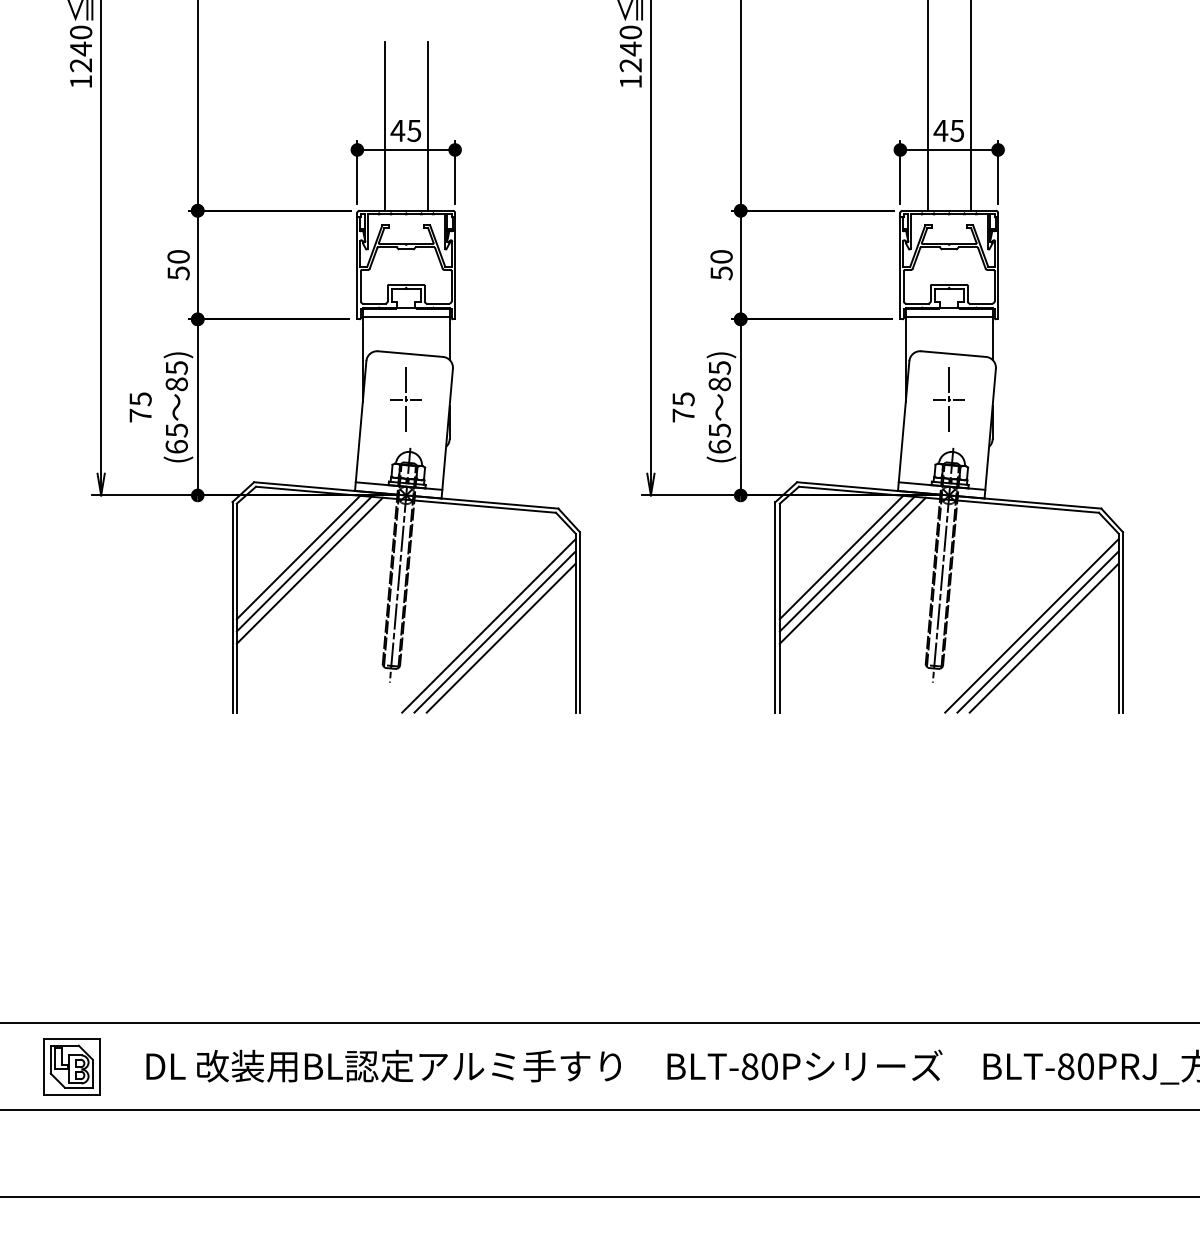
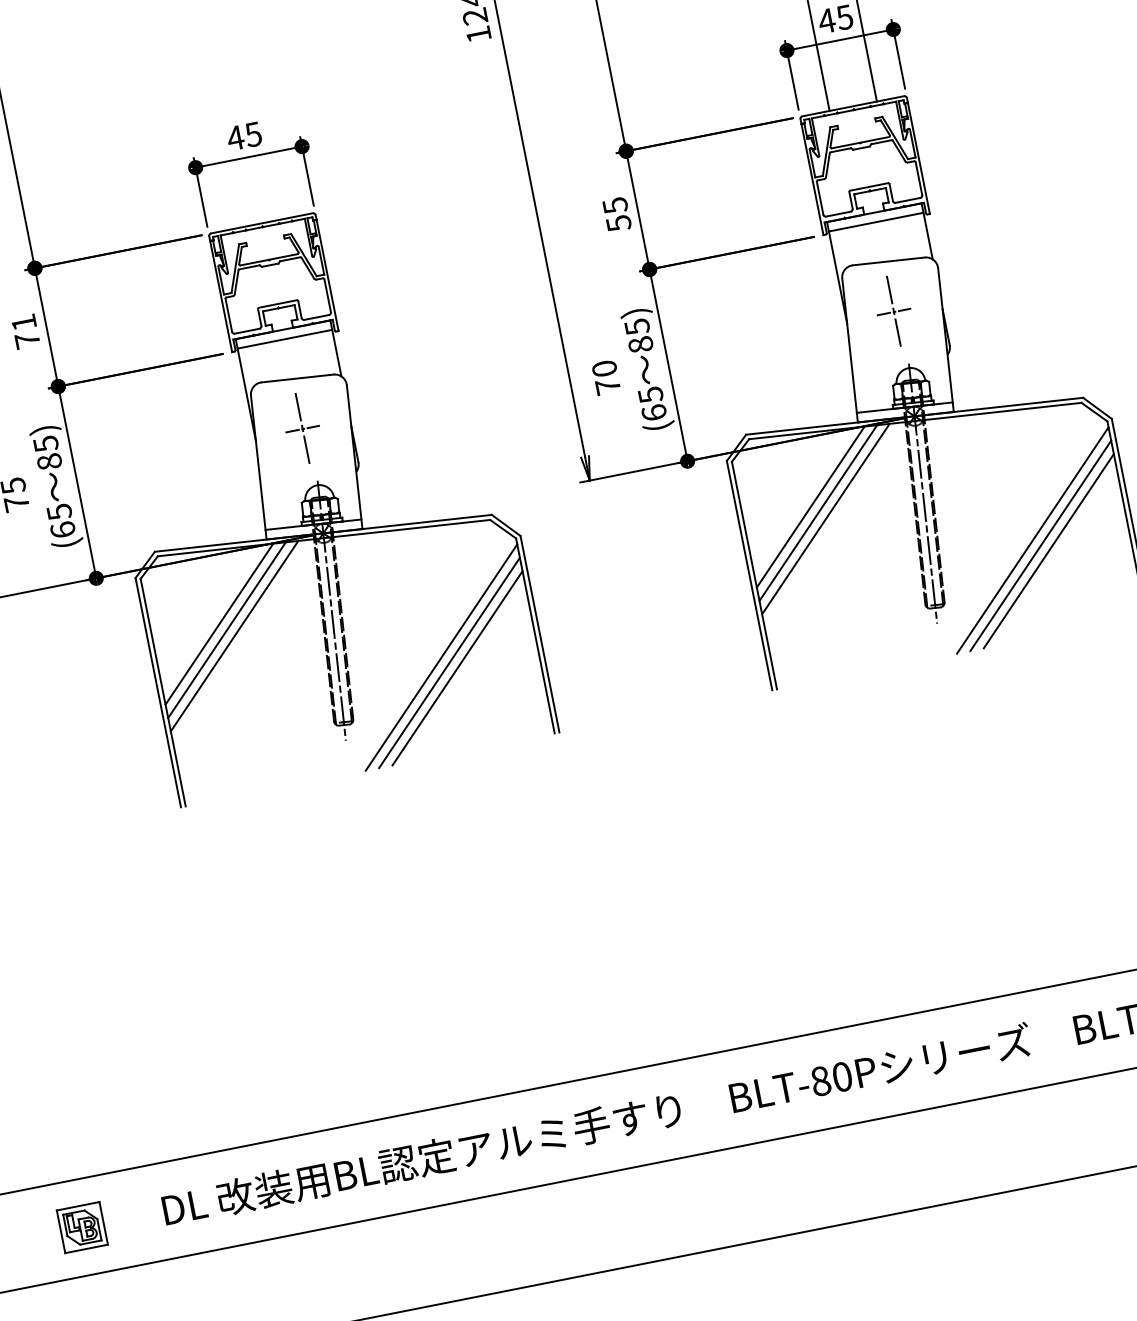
line: (384, 126) -> (220, 136), removed
line: (427, 126) -> (266, 127), removed
text: (721, 256) -> (615, 205), 50 -> 55
text: (178, 265) -> (25, 332), 50 -> 71
text: (683, 399) -> (604, 369), 75 -> 70
part: (71, 1066) -> (81, 1227), size x0.7

